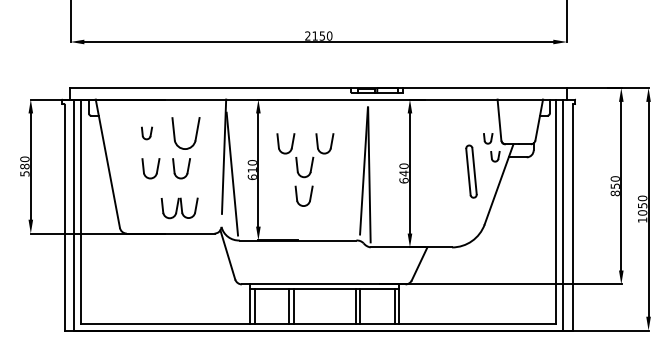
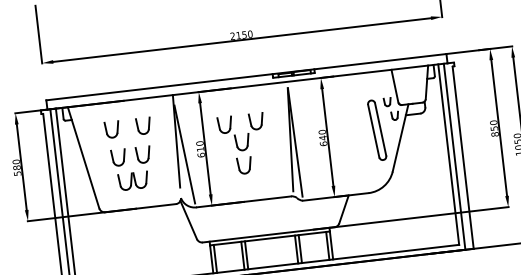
part: (146, 133) -> (111, 129), size x1.67
part: (185, 133) -> (143, 126), size x0.62
part: (471, 171) -> (377, 130), size x1.43
part: (179, 208) -> (133, 181), moved

